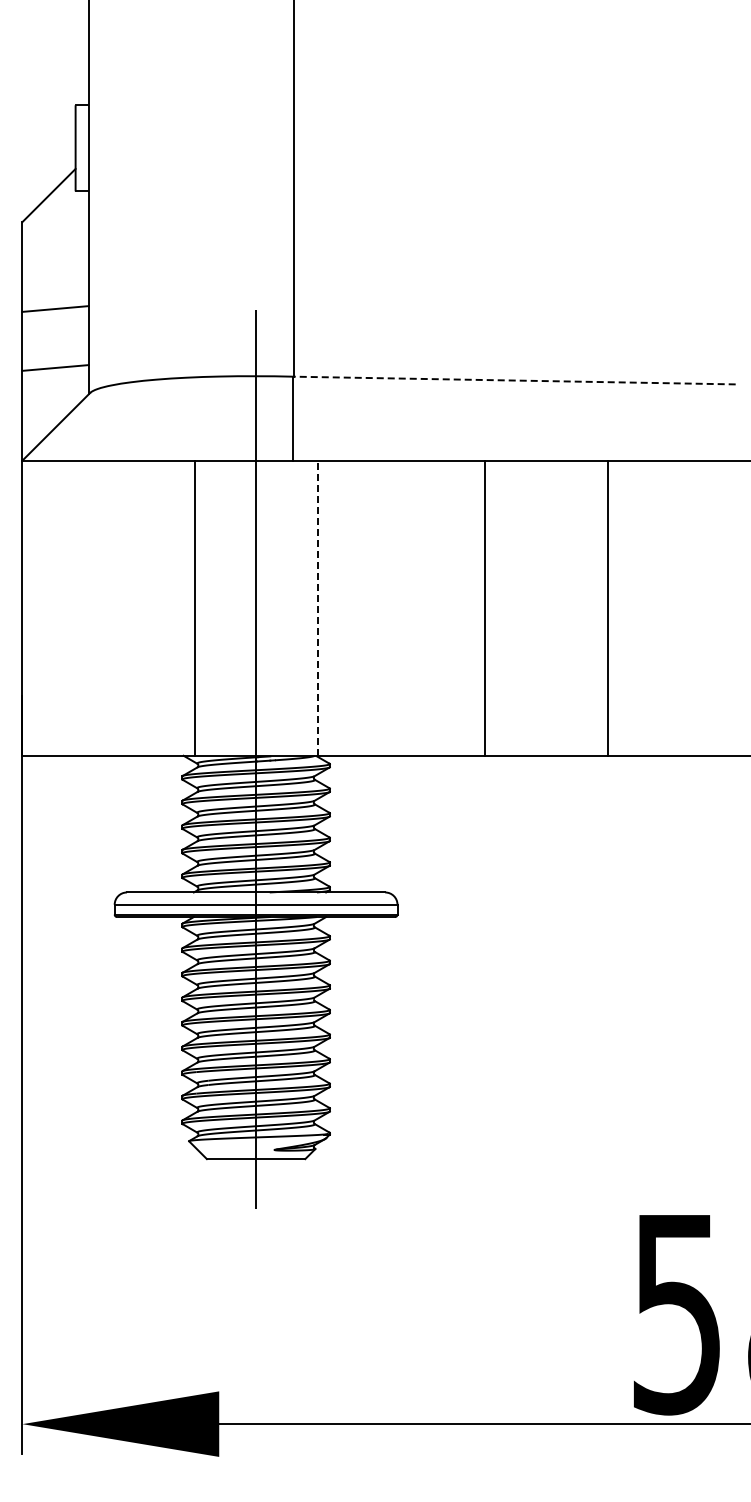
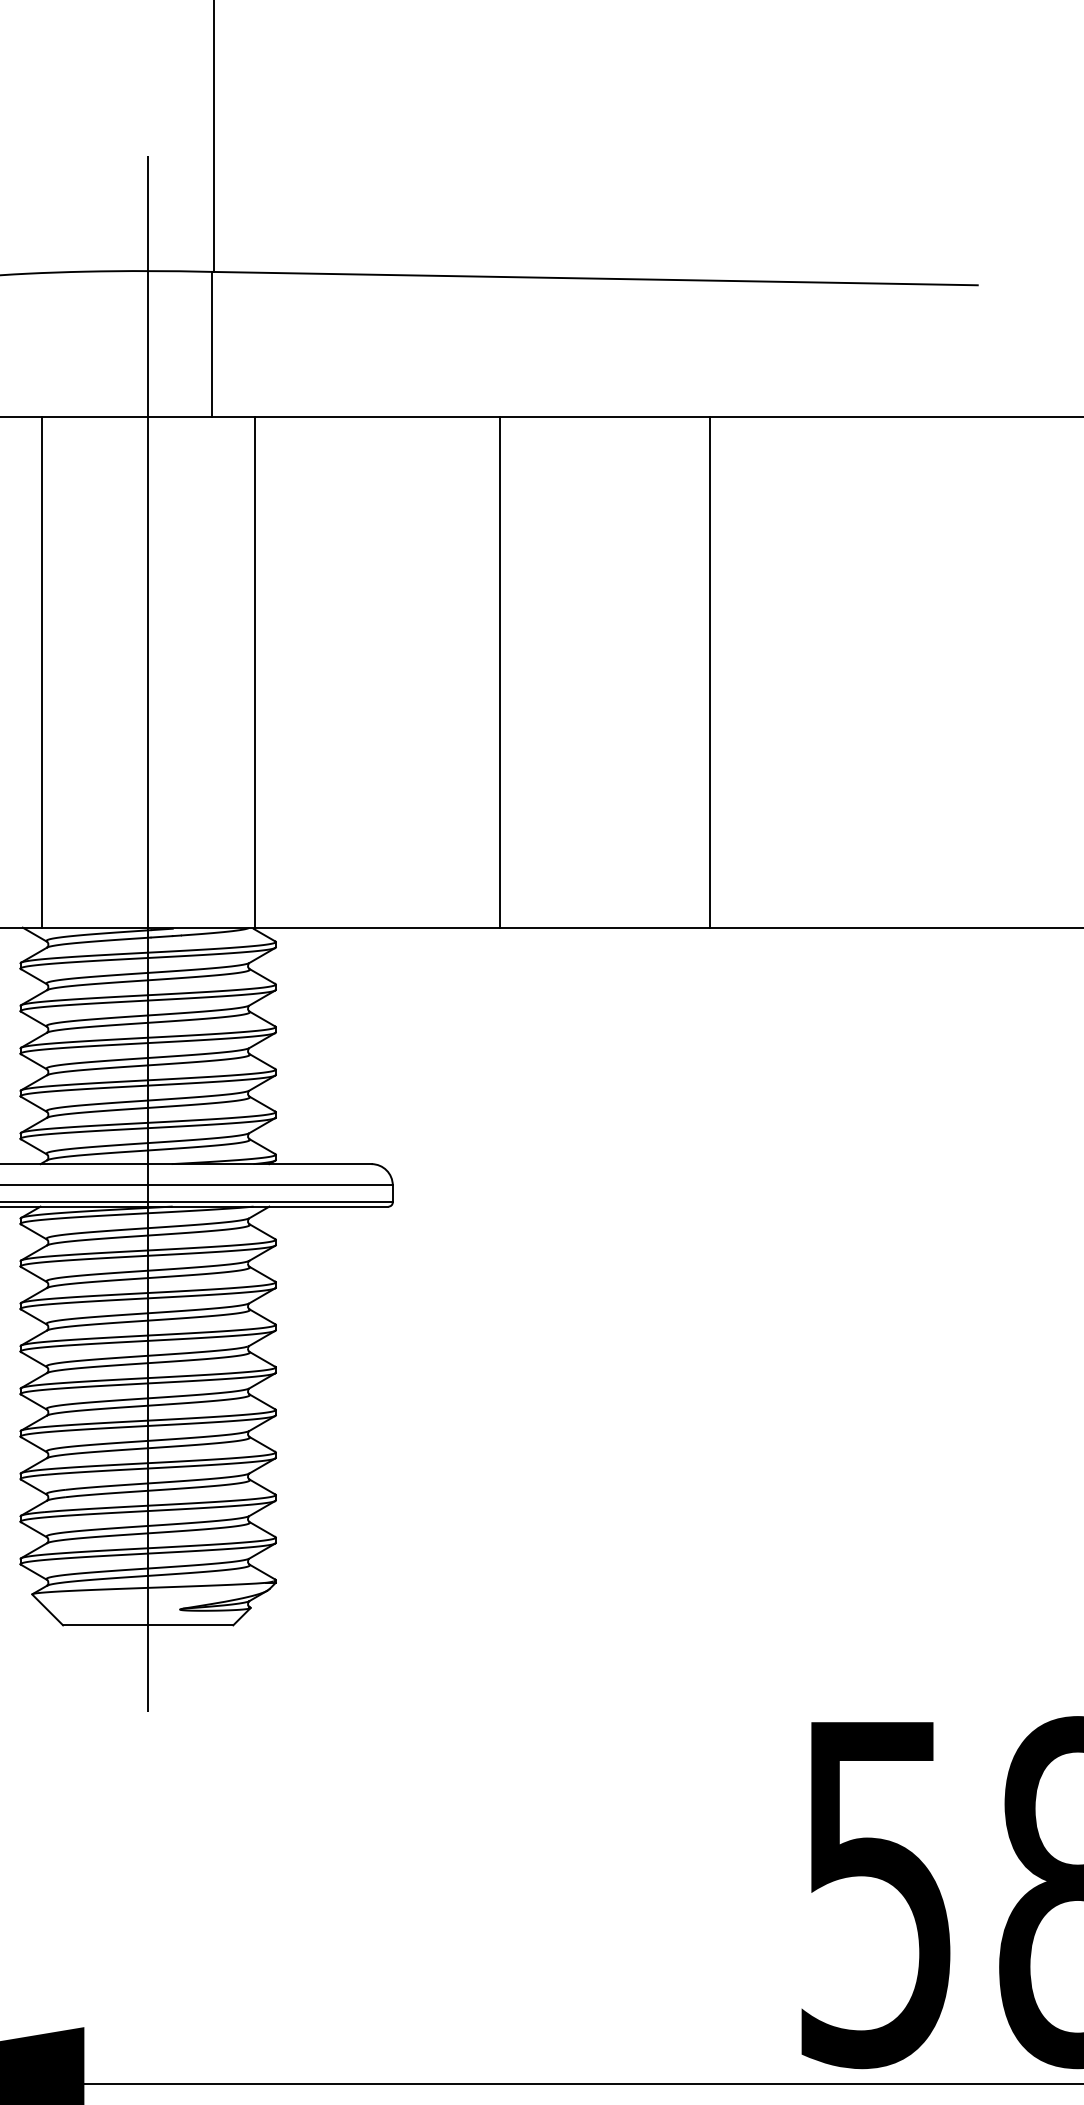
line: (514, 380) -> (595, 278), dashed -> solid
line: (484, 607) -> (500, 671), moved
line: (607, 607) -> (709, 671), moved
line: (317, 608) -> (254, 672), dashed -> solid

